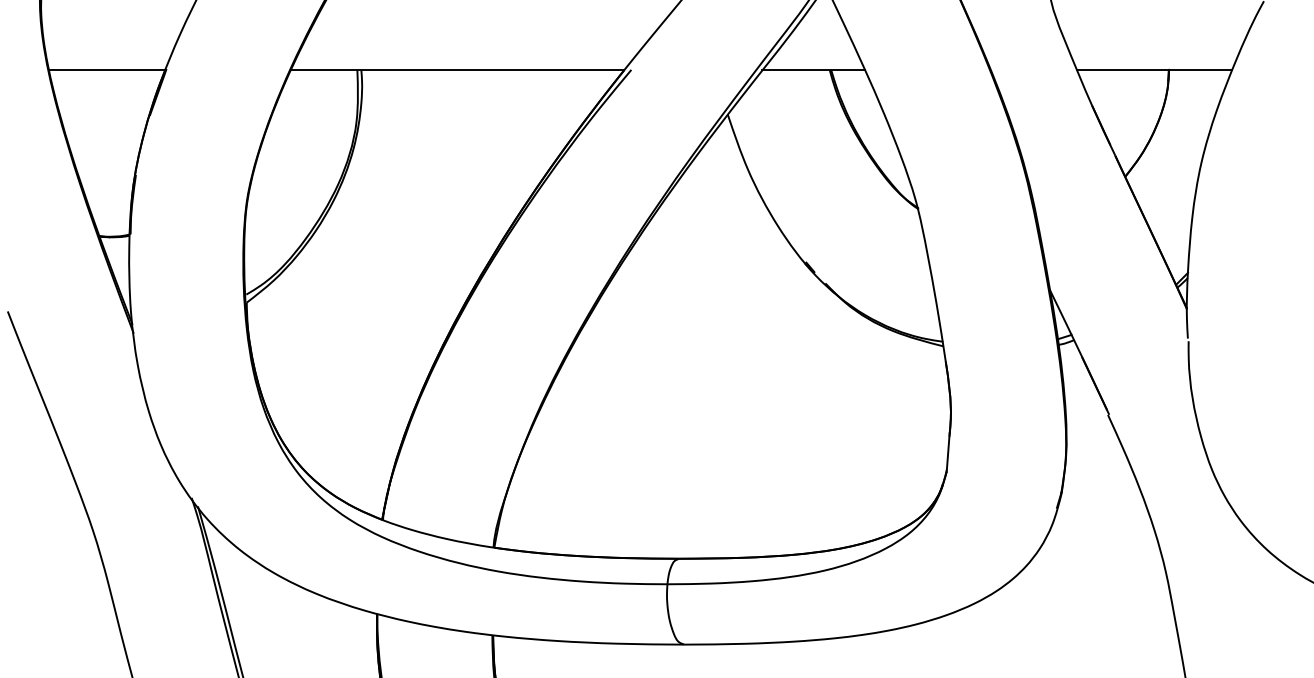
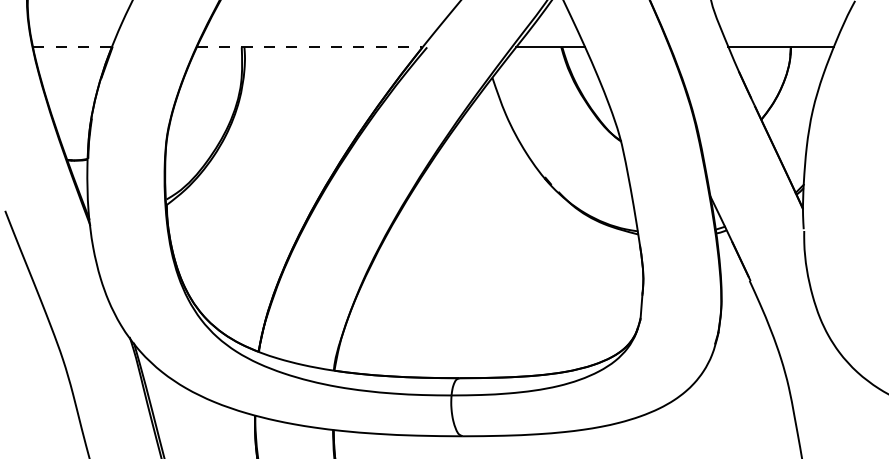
line: (107, 70) -> (72, 47), solid -> dashed
line: (457, 70) -> (309, 47), solid -> dashed

